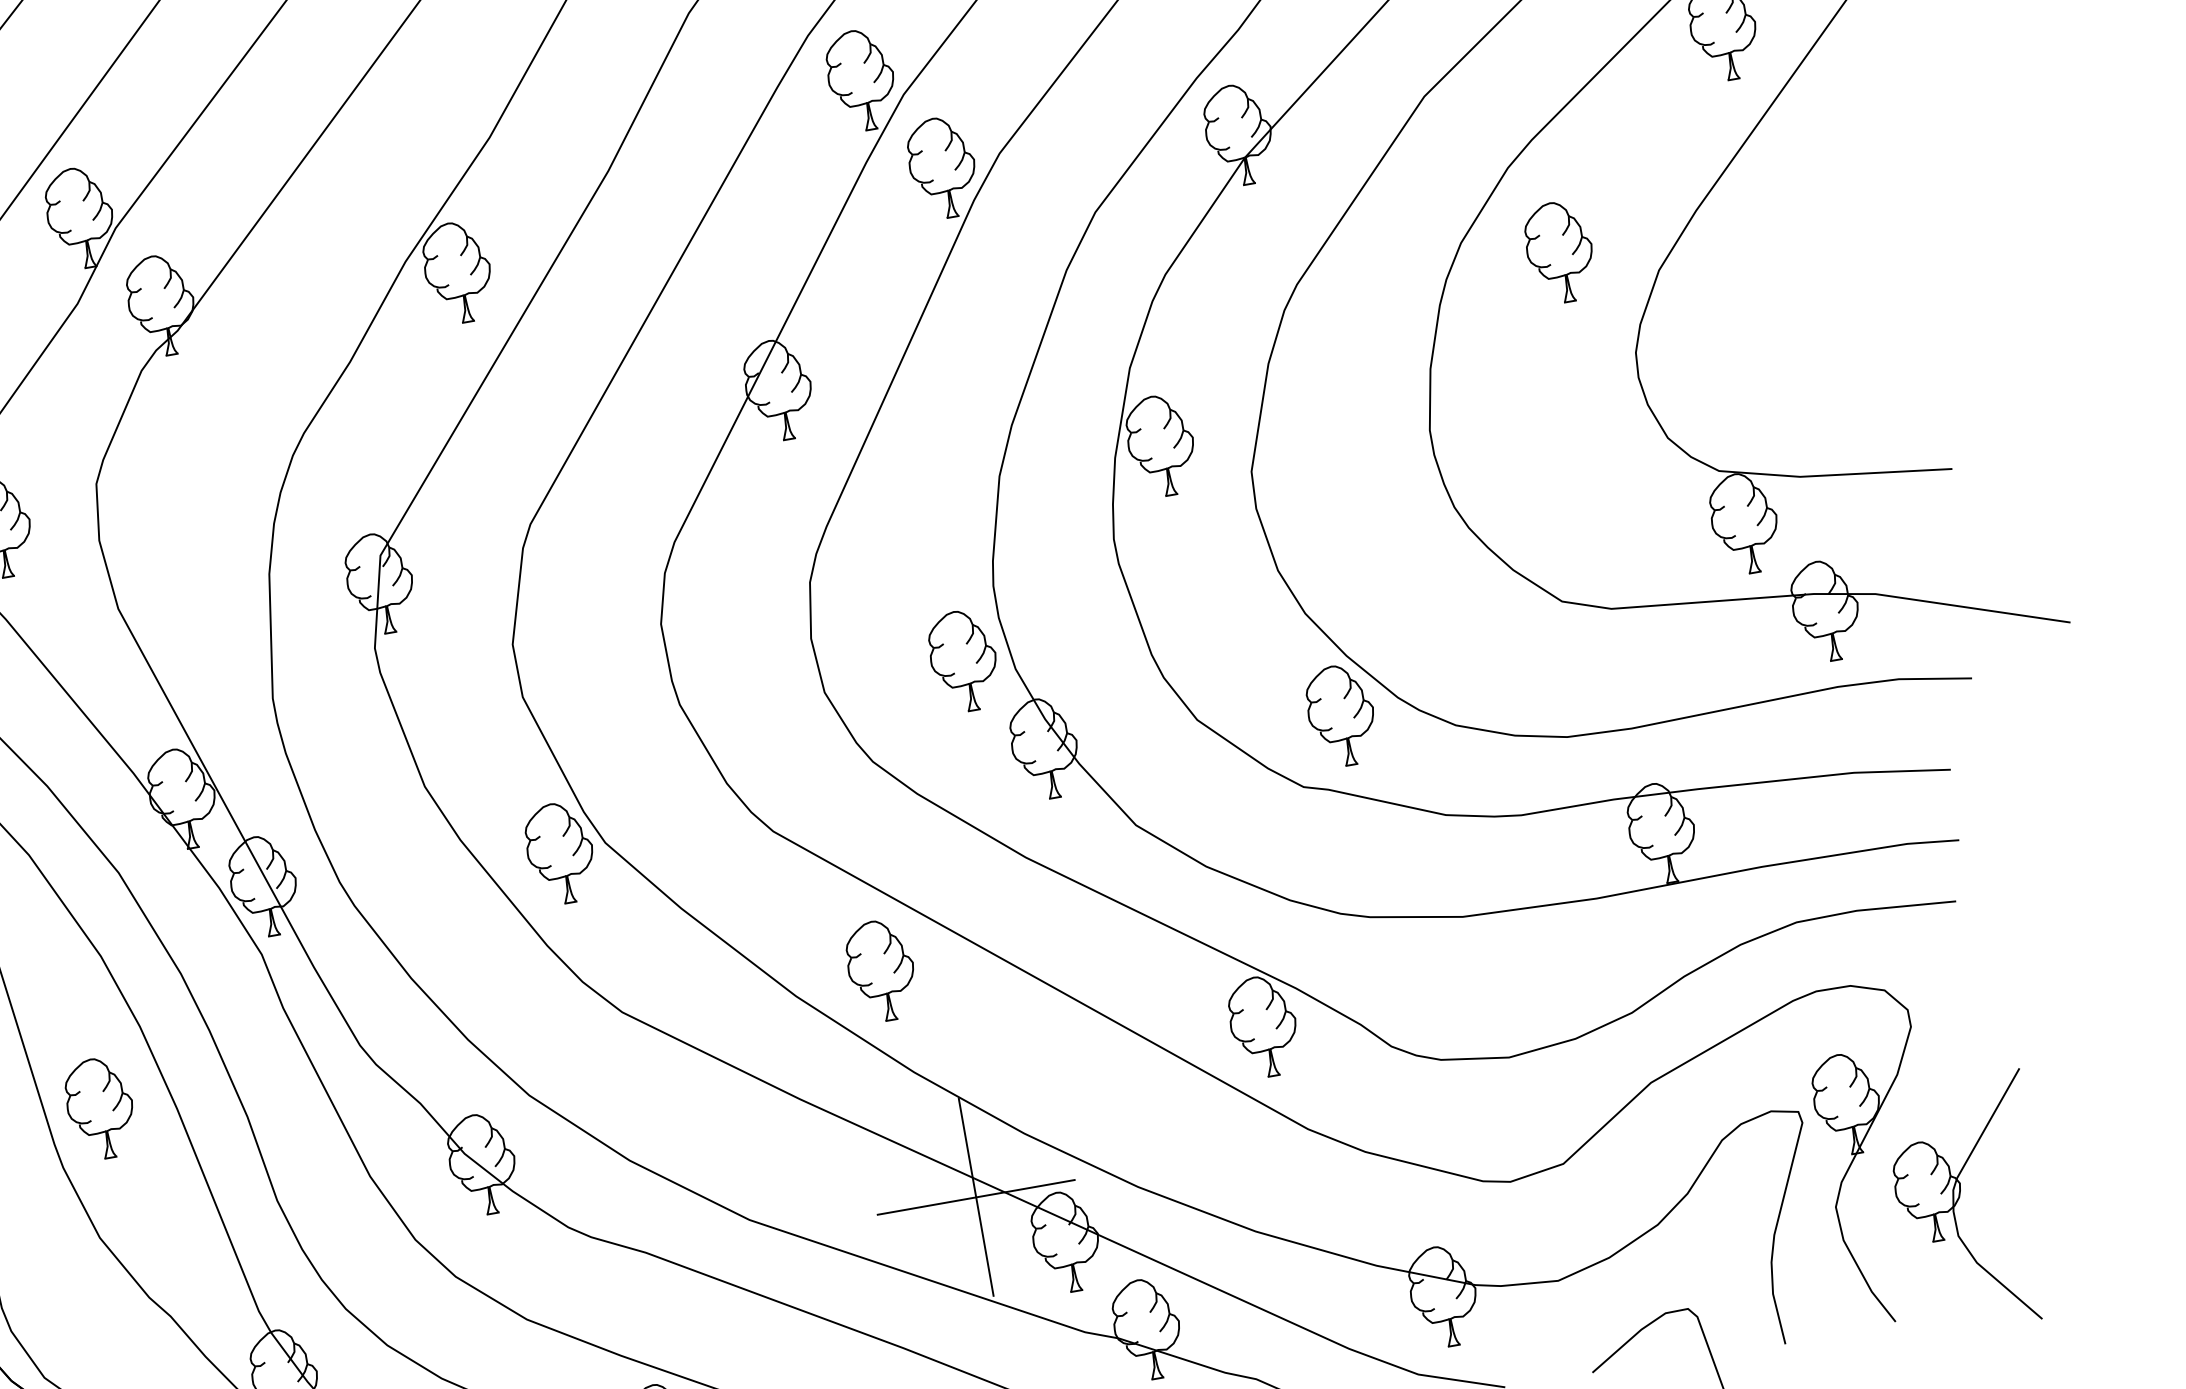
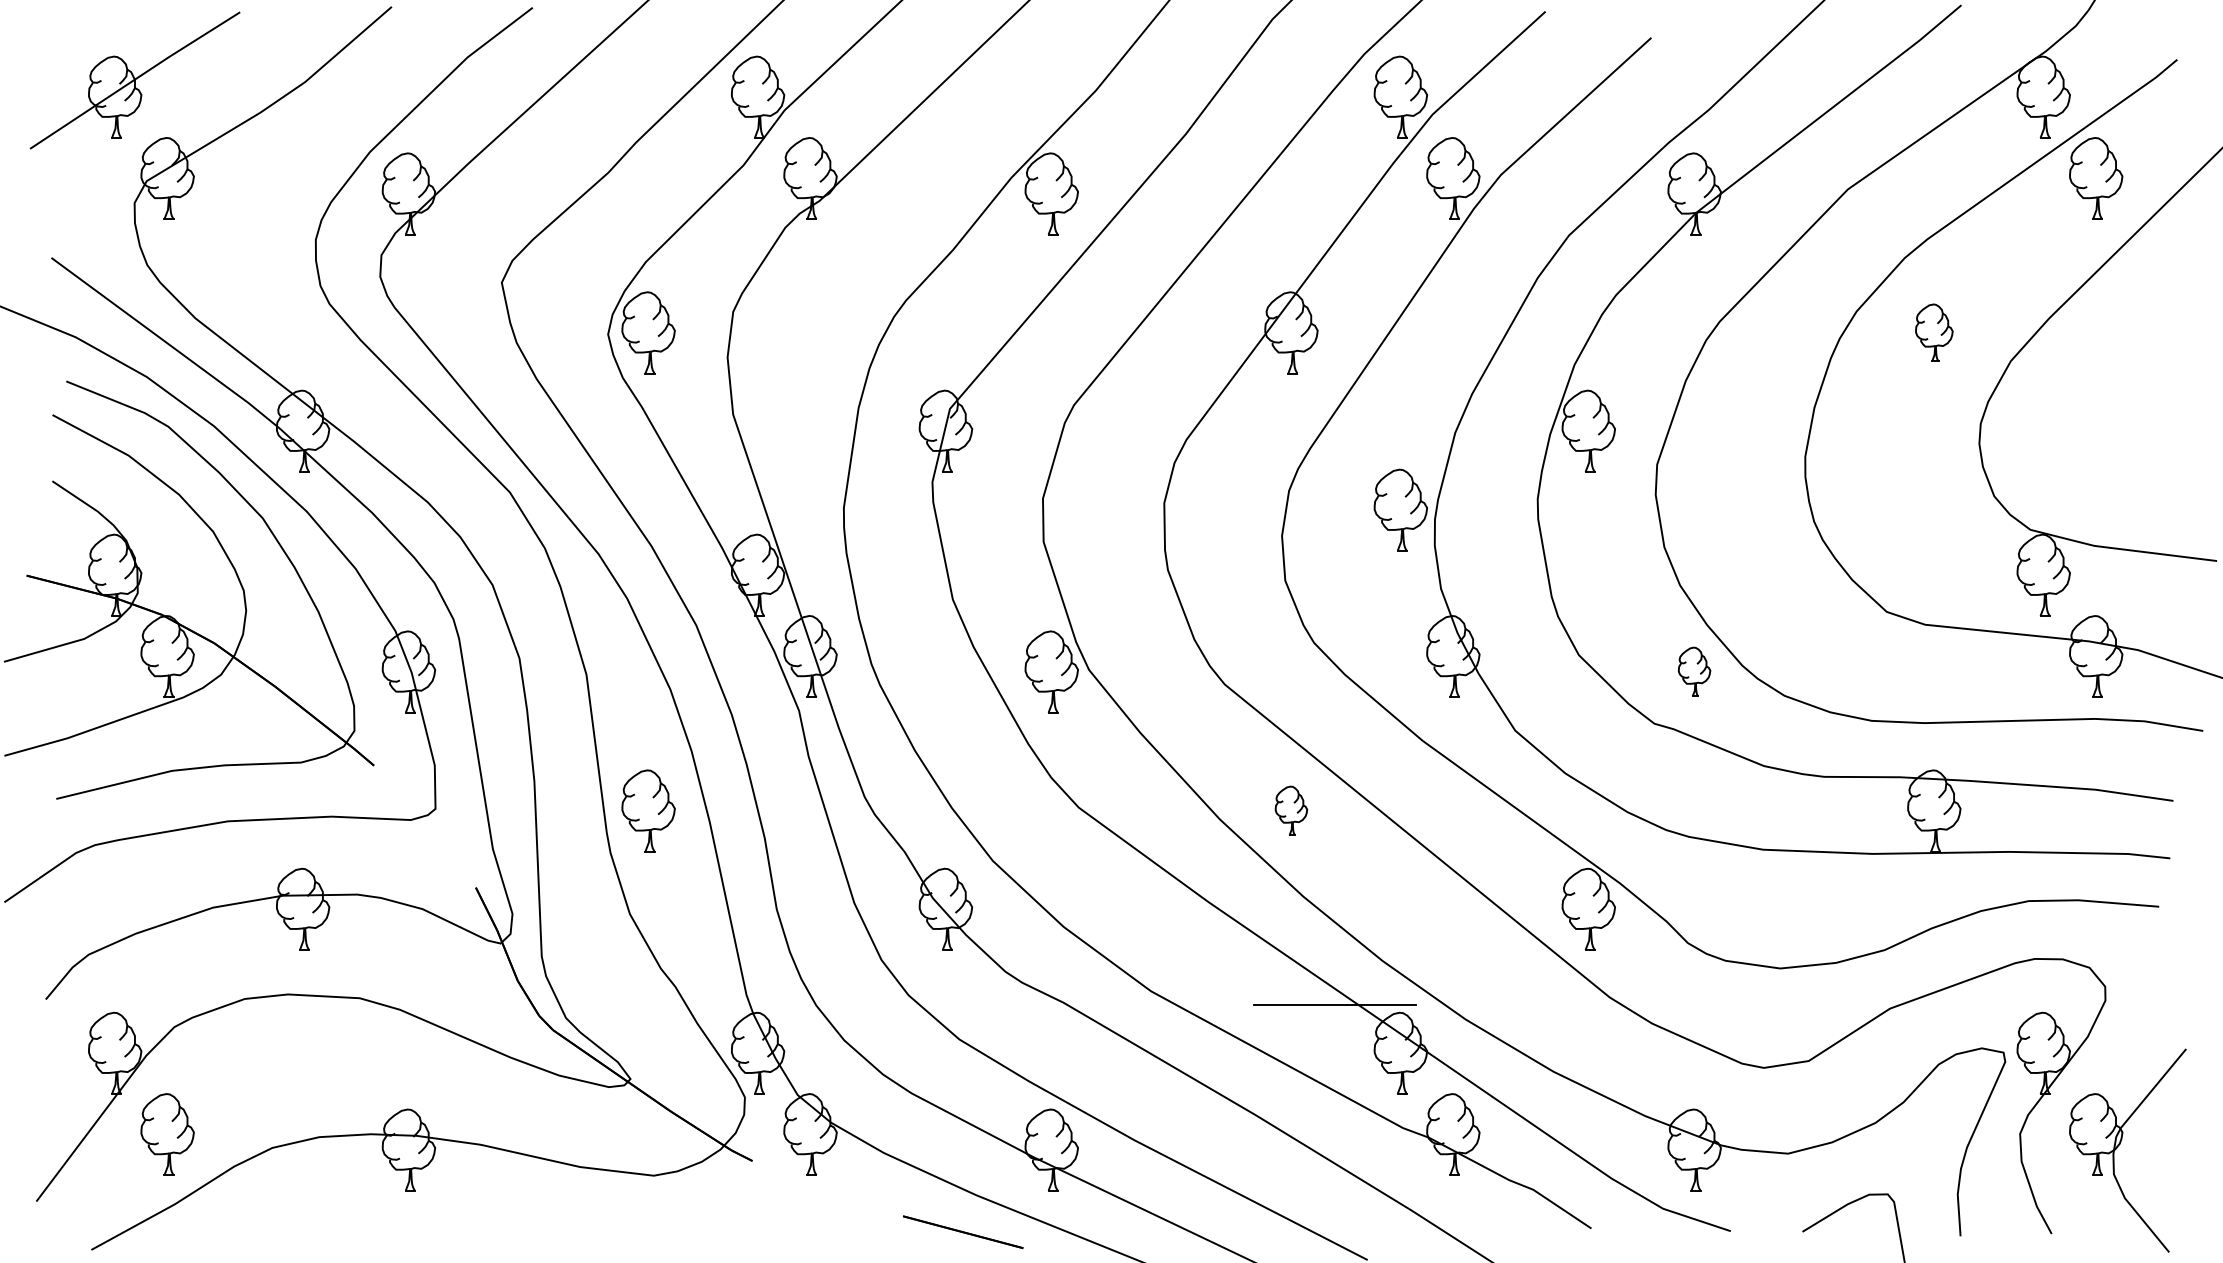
part: (1560, 251) -> (1934, 332), size x0.7
part: (963, 660) -> (1400, 509), moved
part: (1341, 715) -> (1694, 671), size x0.6
part: (881, 970) -> (1291, 810), size x0.6
line: (976, 1197) -> (1335, 1005), removed

